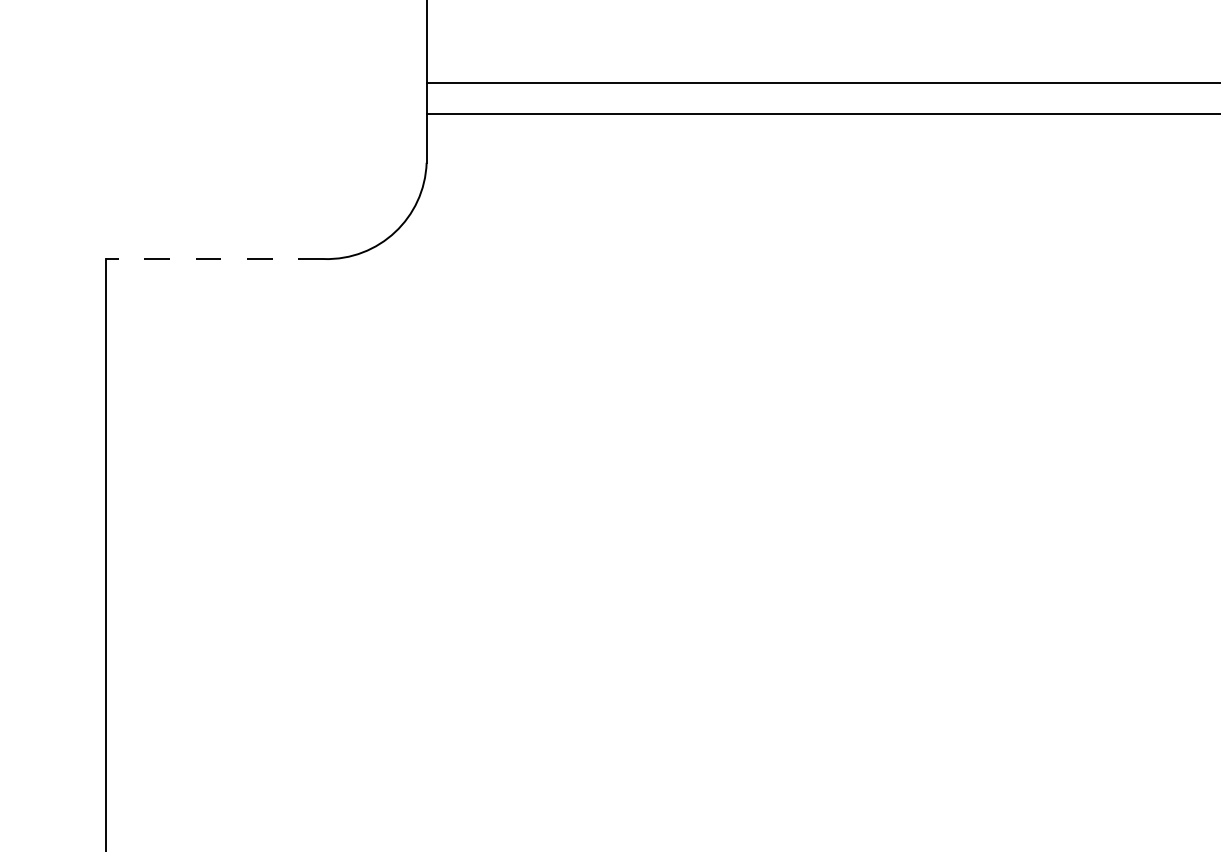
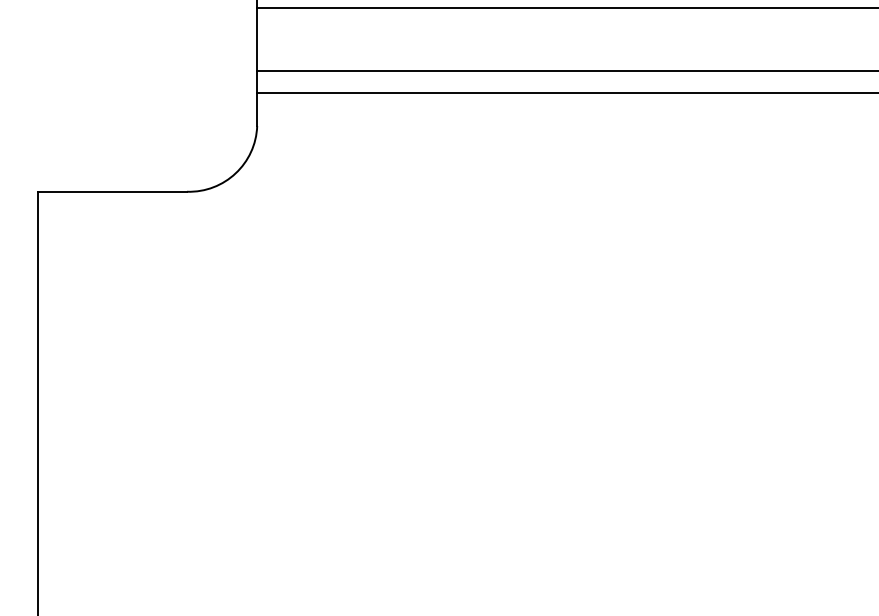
line: (214, 258) -> (112, 191), dashed -> solid

